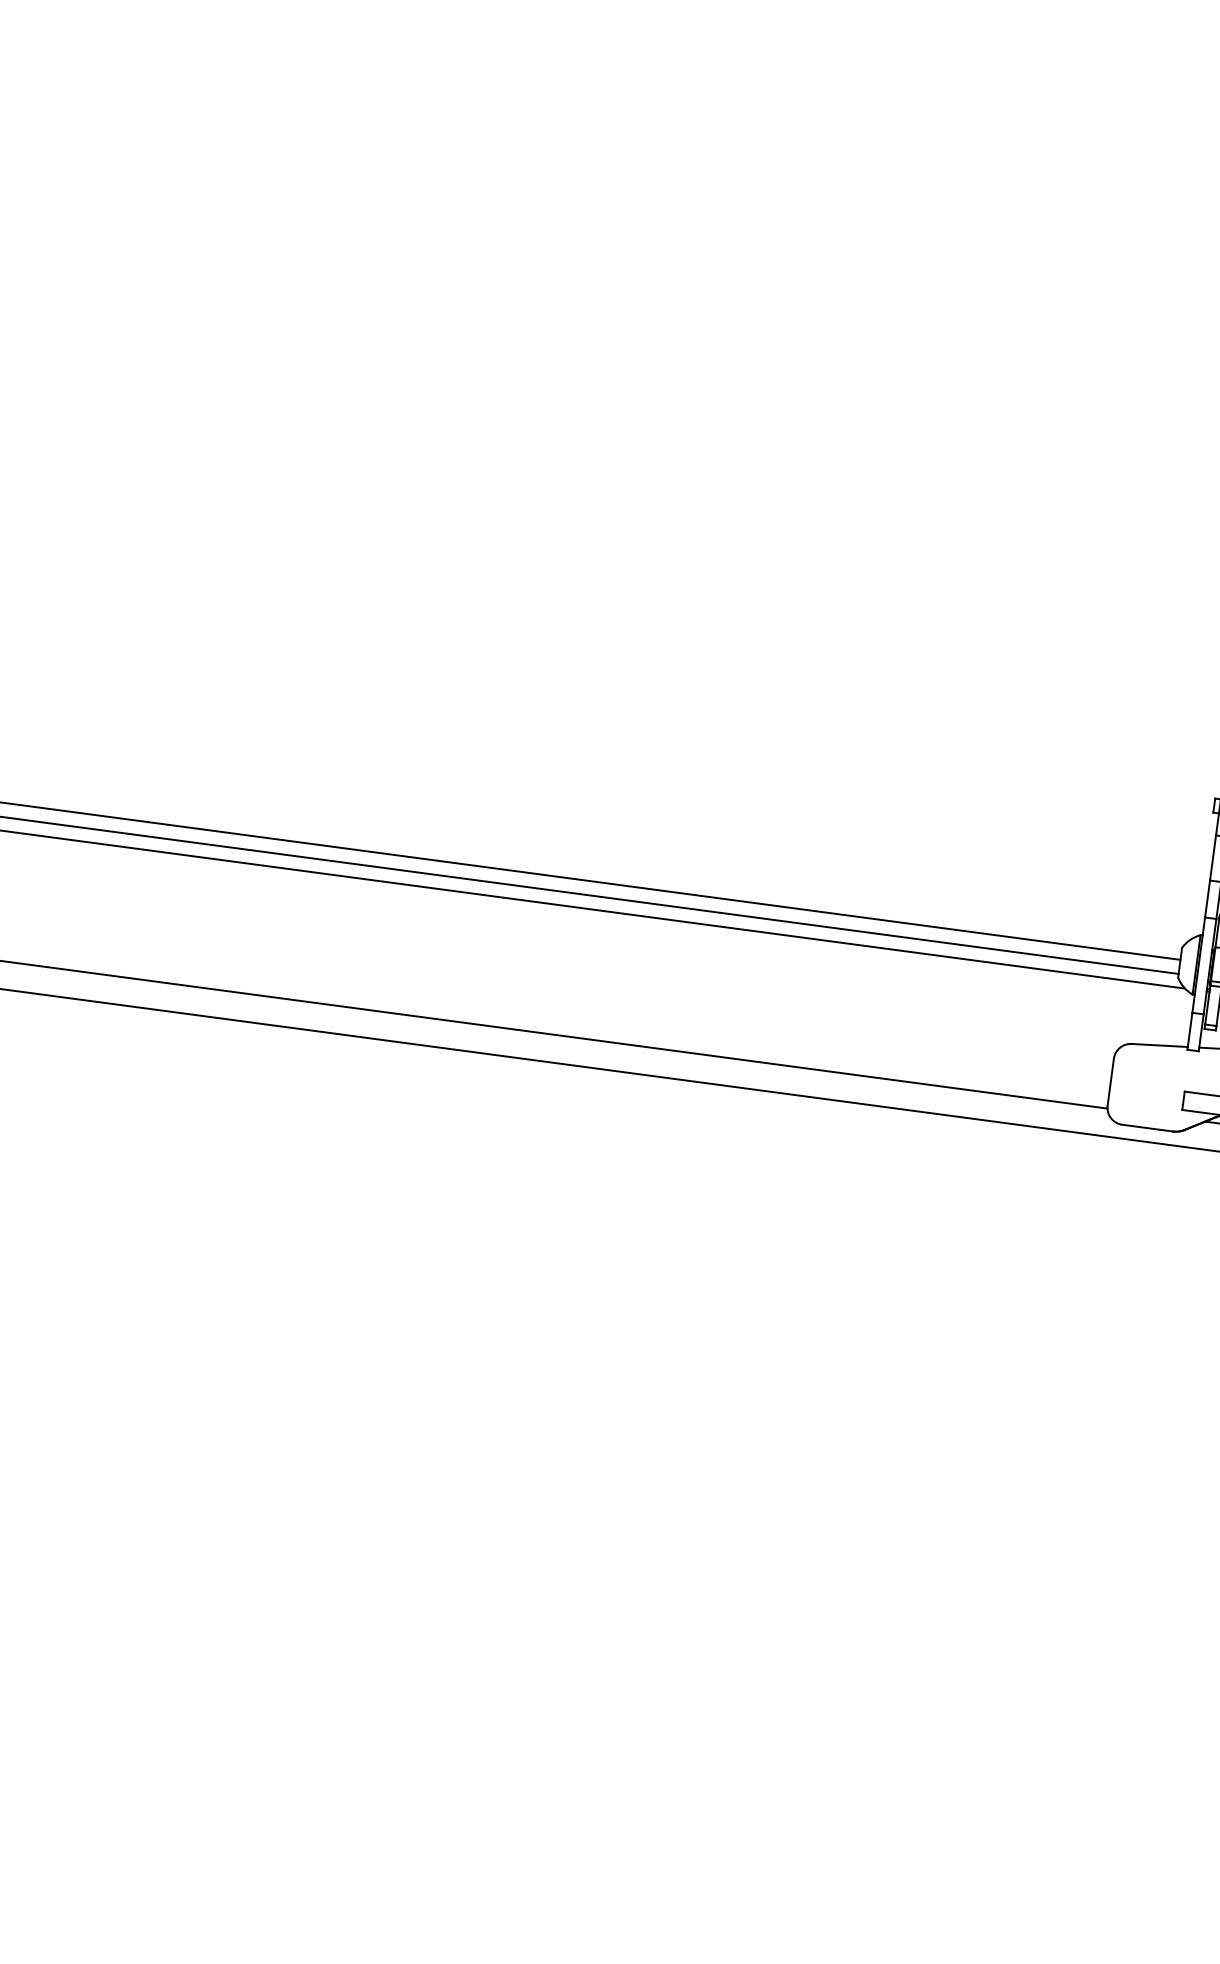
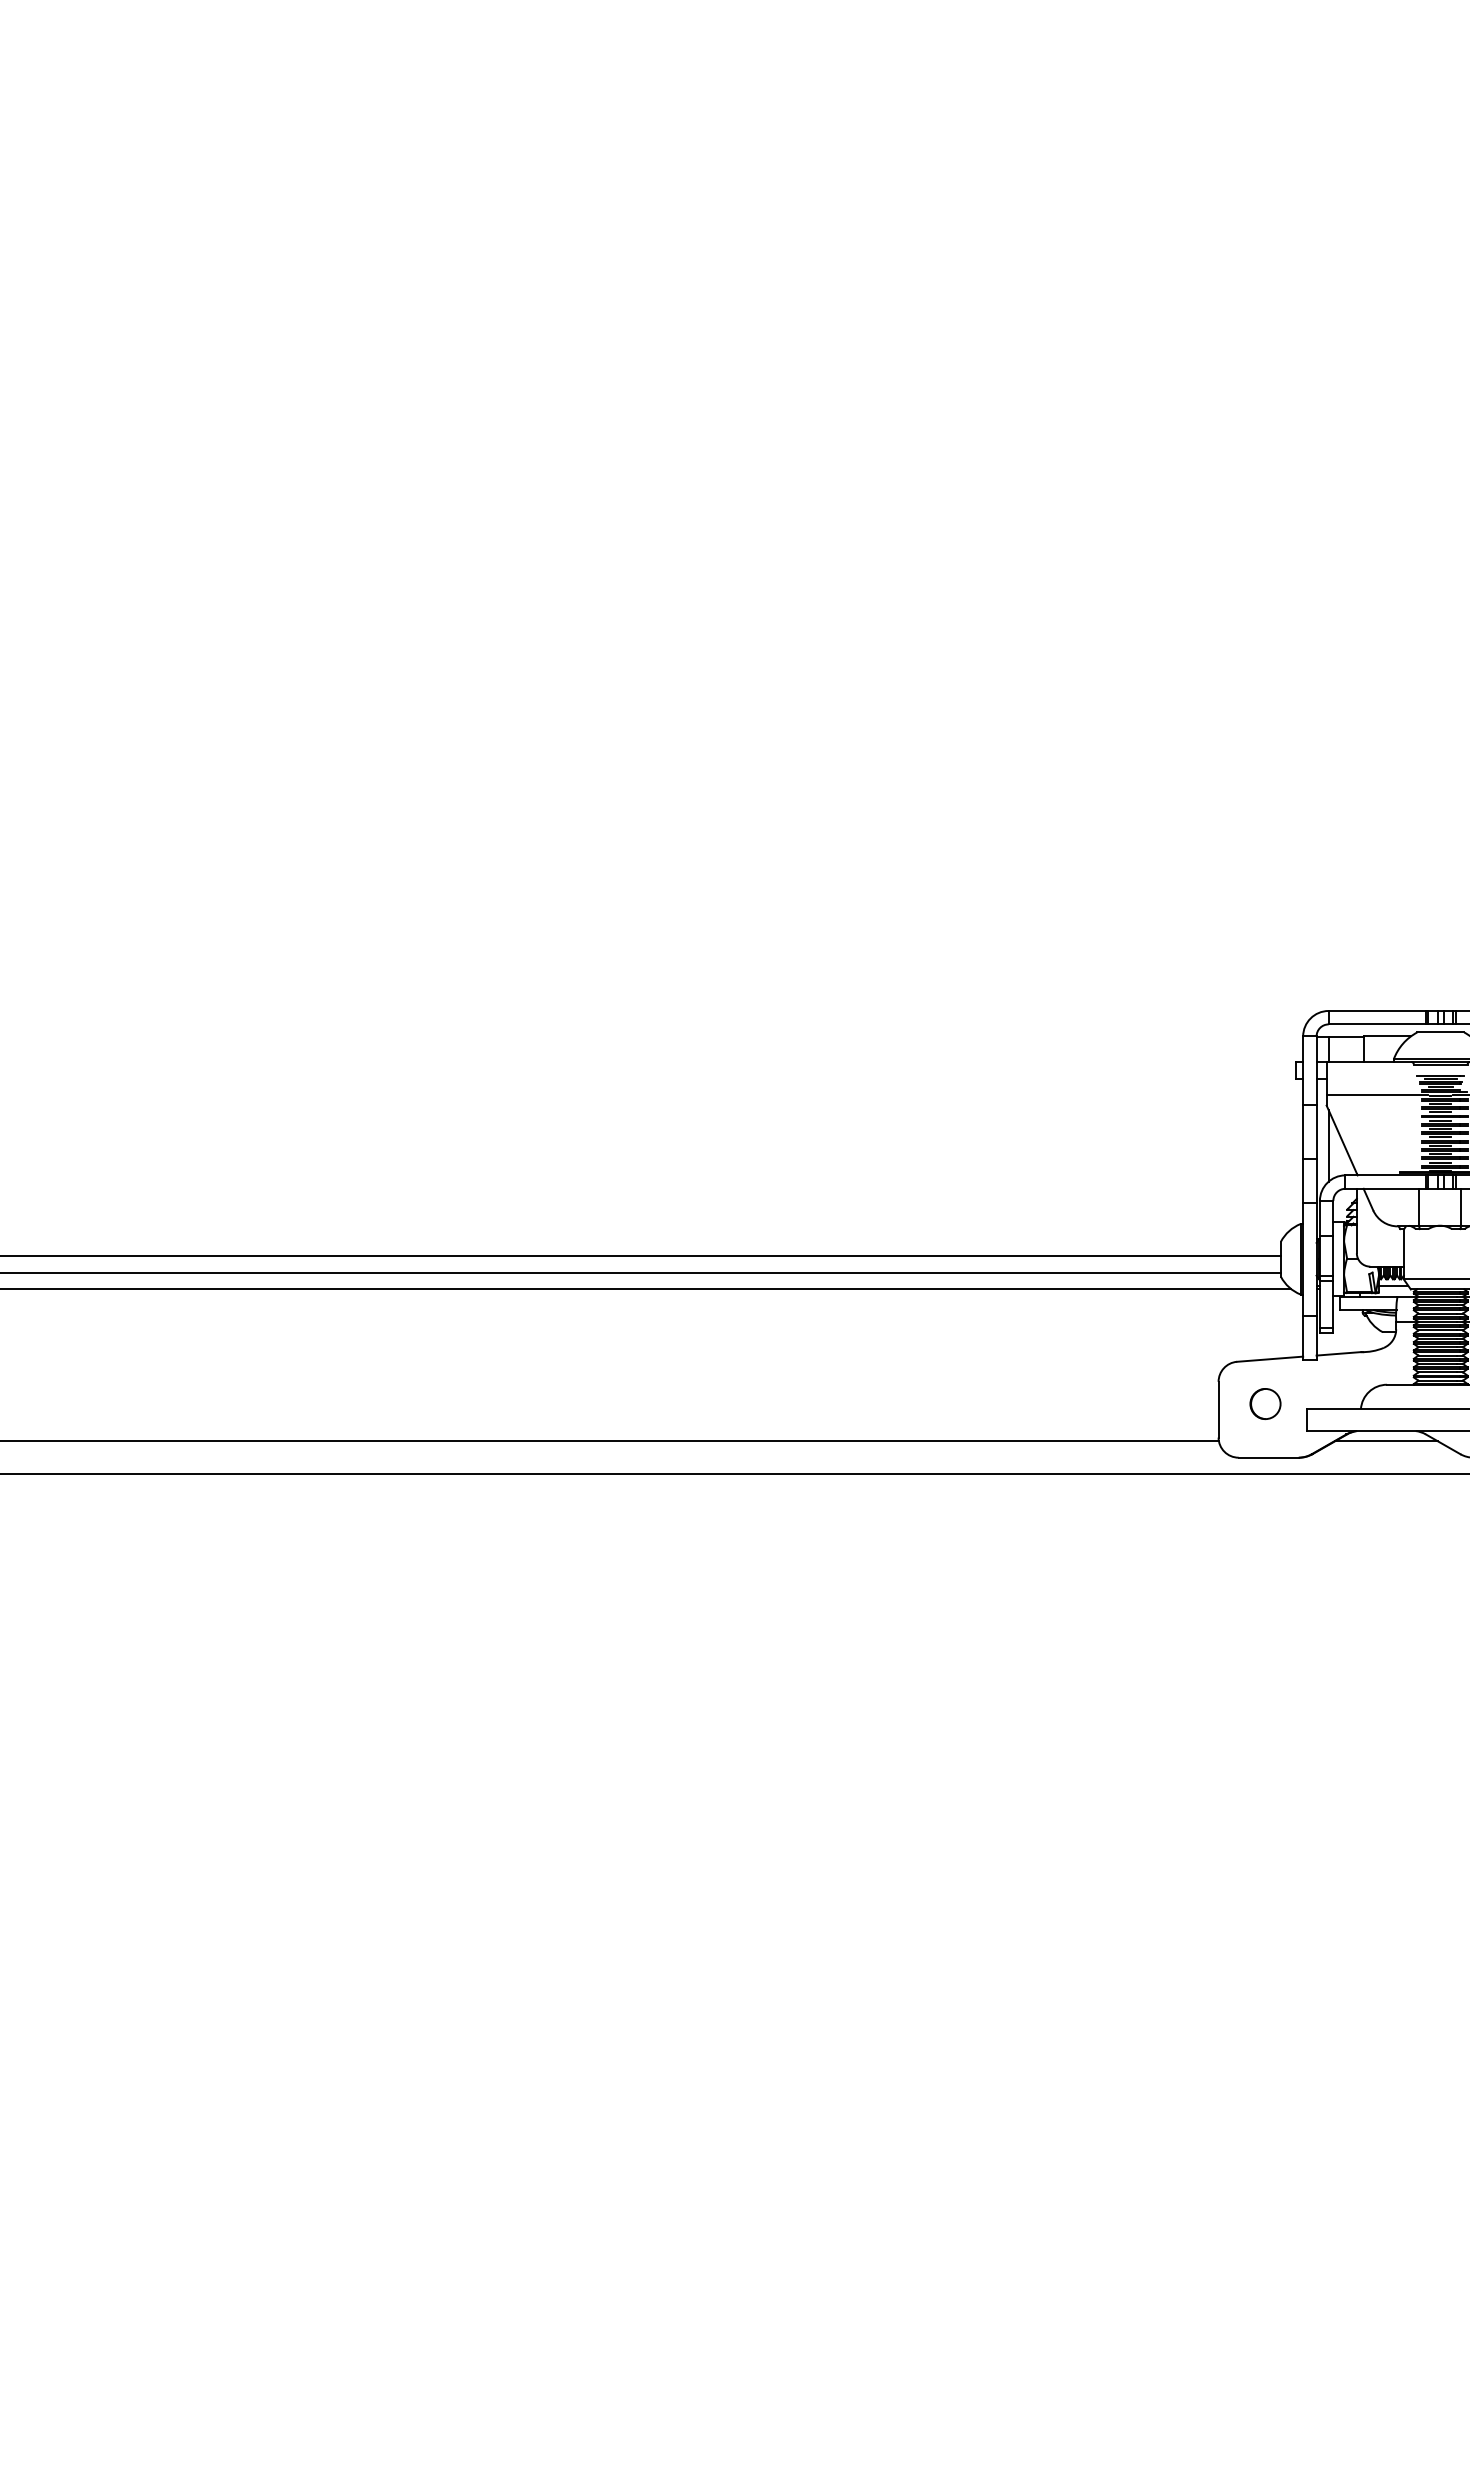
circle: (1150, 1083) -> (1265, 1404), added

